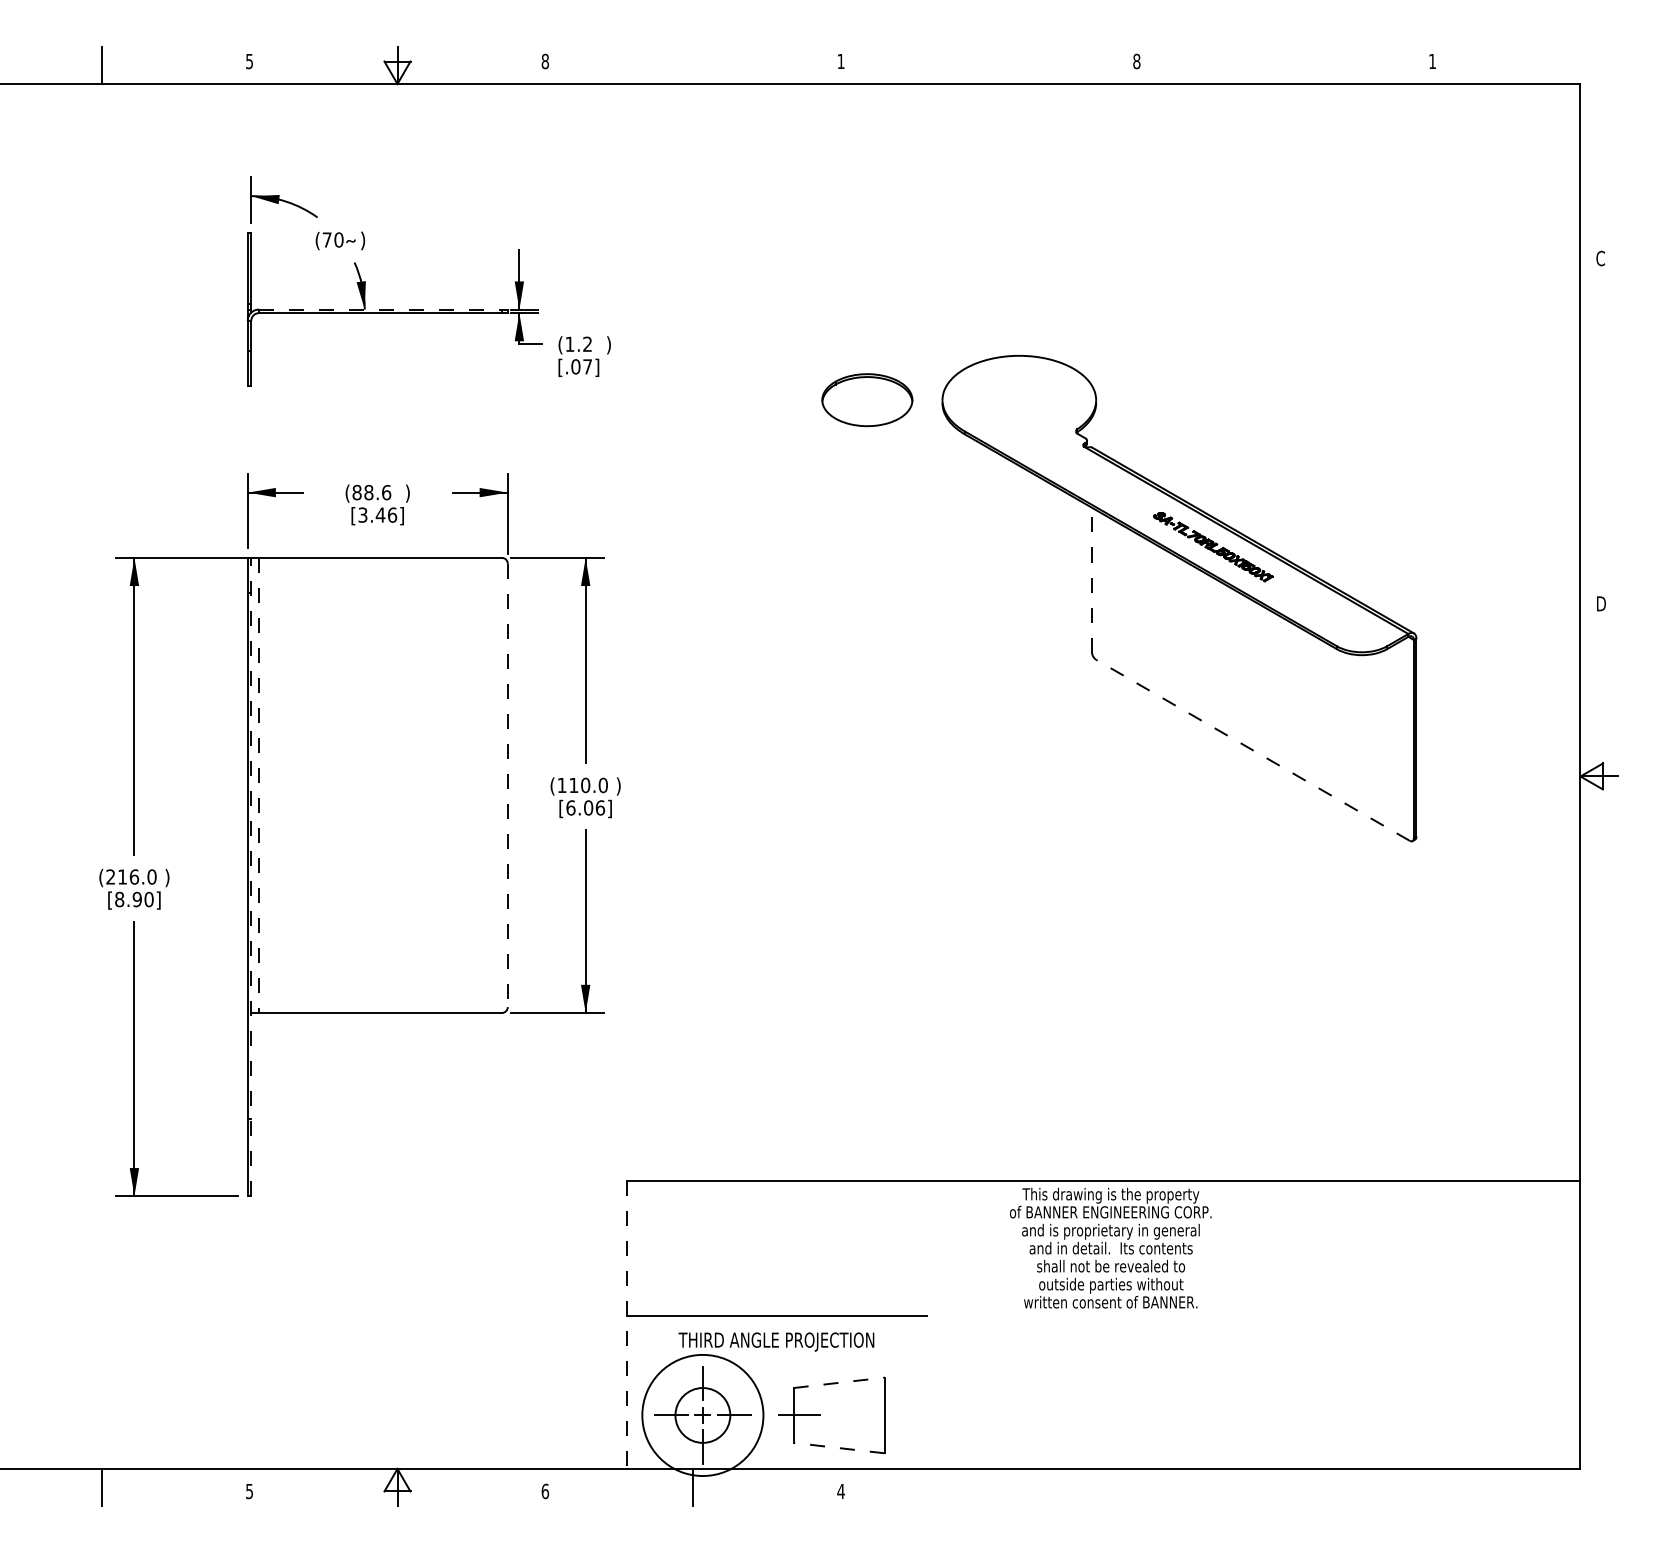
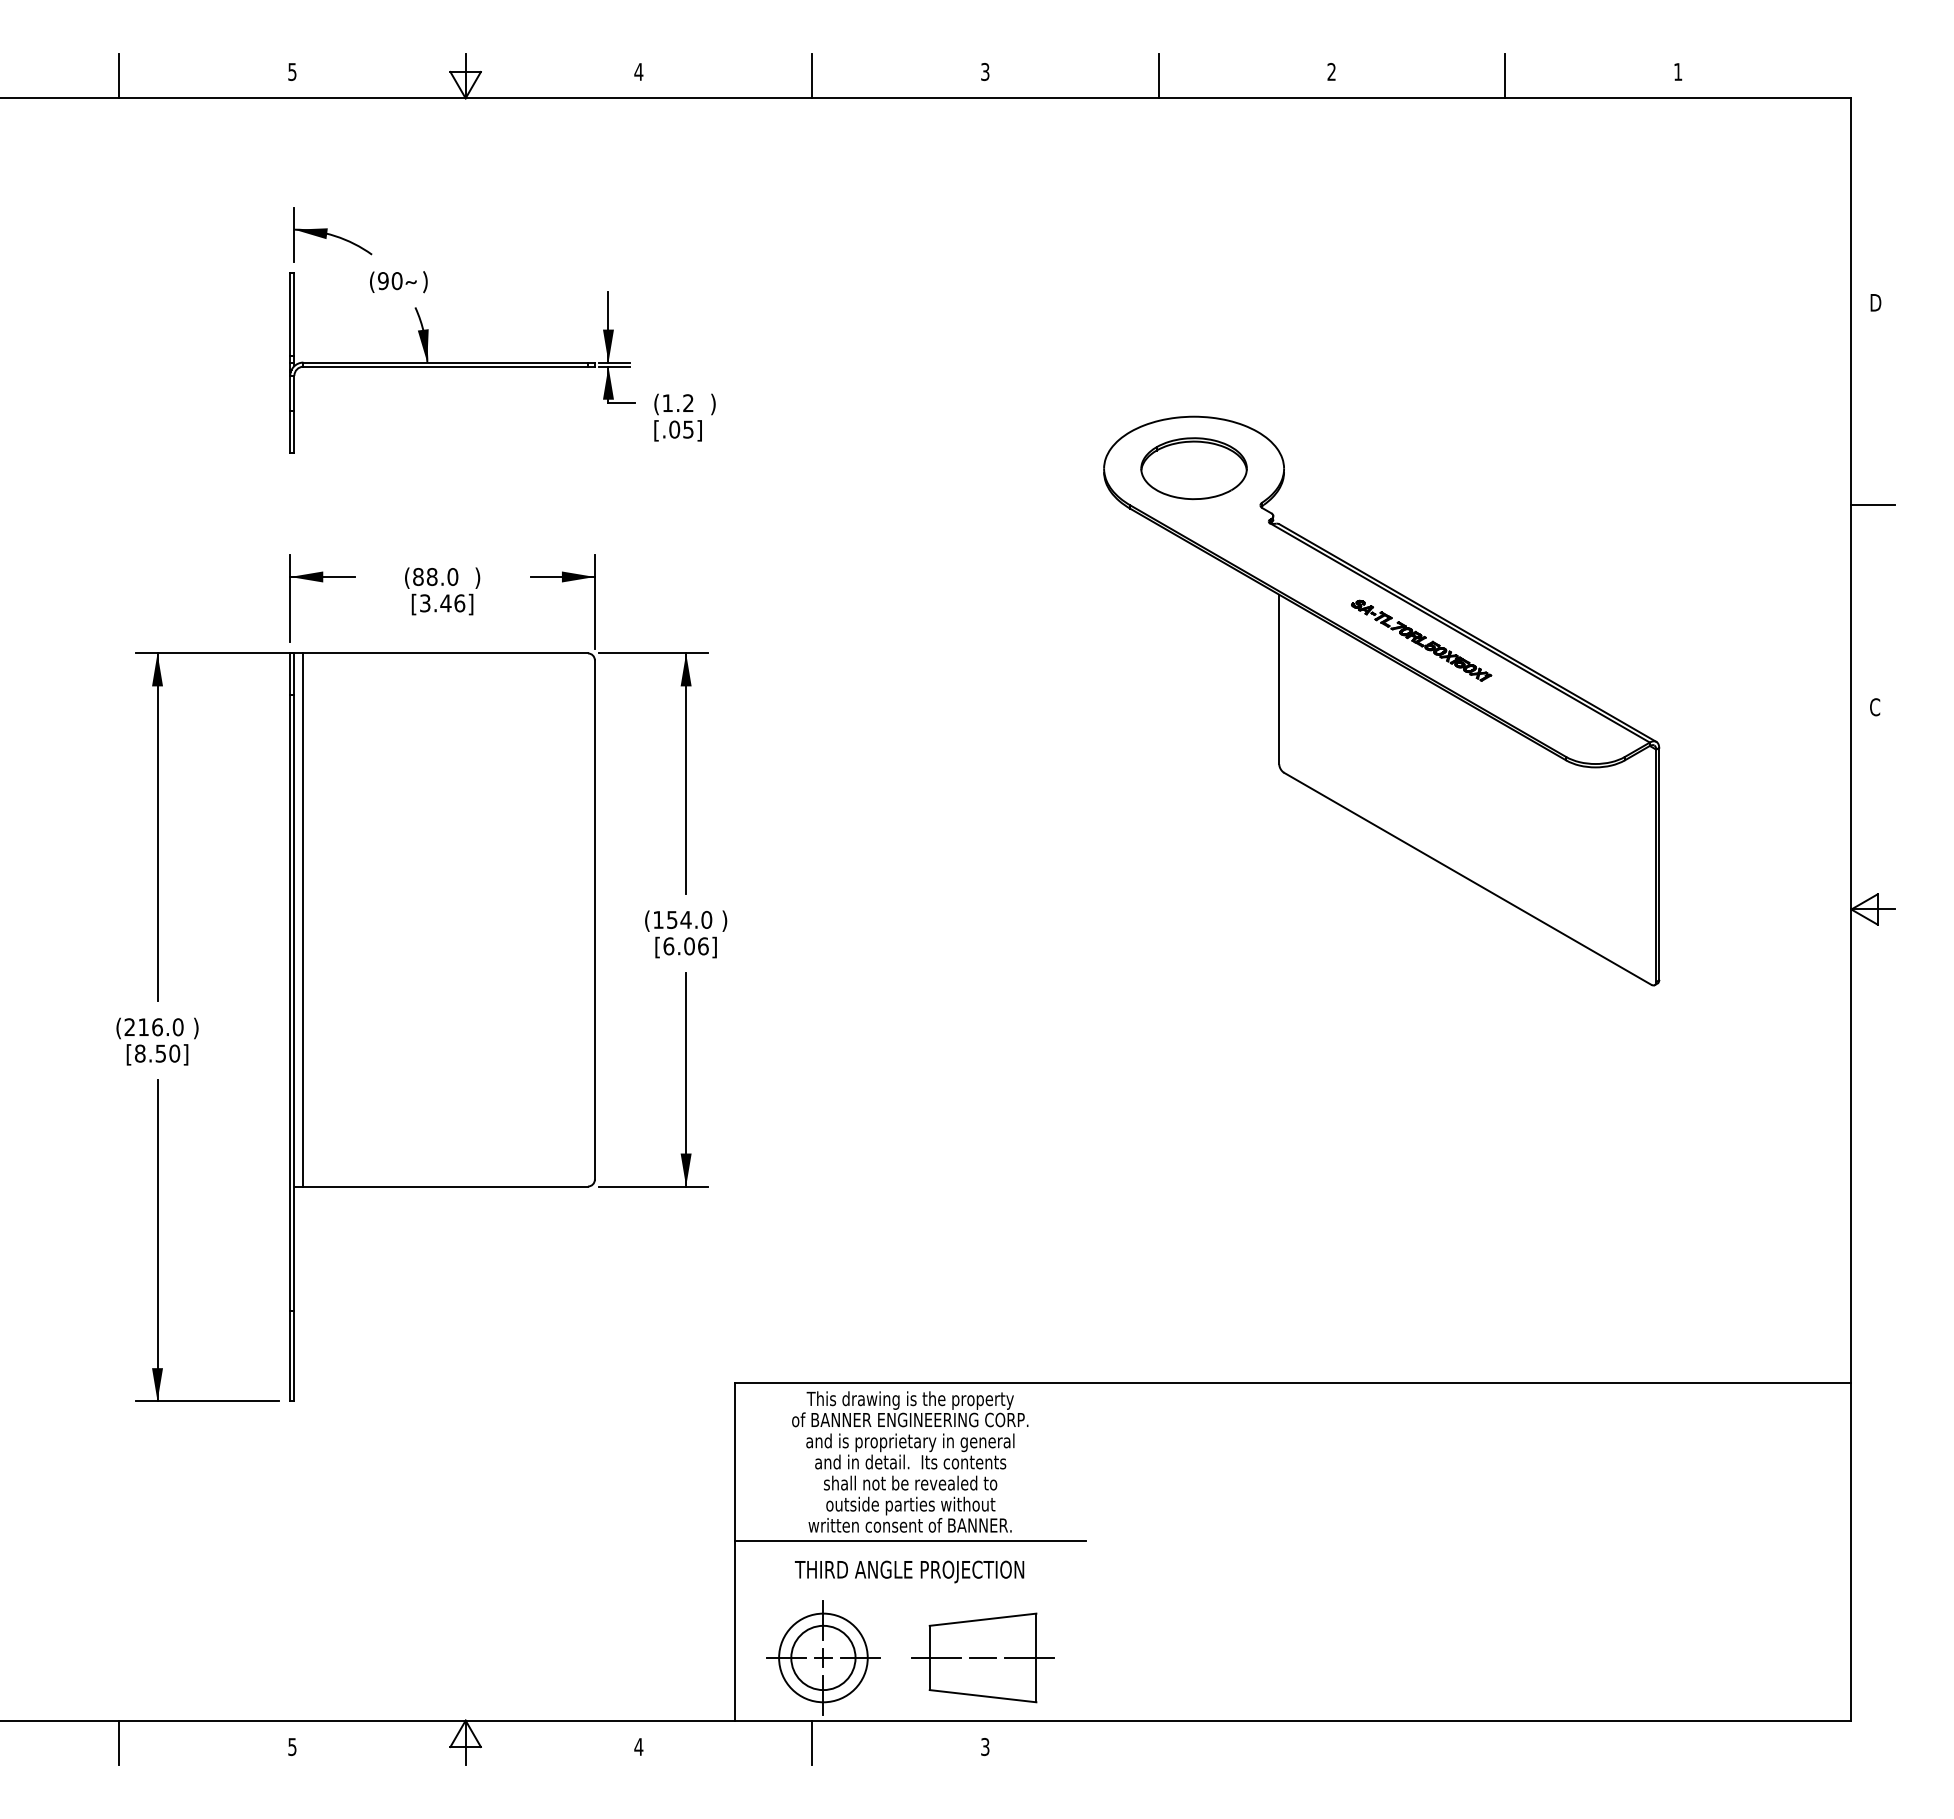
text: (545, 61) -> (638, 71), 8 -> 4
text: (841, 61) -> (985, 72), 1 -> 3
text: (1136, 61) -> (1331, 71), 8 -> 2
line: (693, 65) -> (812, 76), added
line: (988, 65) -> (1158, 76), added
line: (1284, 65) -> (1504, 76), added
text: (327, 240) -> (383, 281), (70 -> (90
text: (1601, 258) -> (1875, 302), C -> D
line: (383, 309) -> (449, 362), dashed -> solid
text: (587, 366) -> (688, 429), [.07] -> [.05]
part: (866, 400) -> (1193, 468), moved
line: (1599, 431) -> (1873, 505), added
text: (386, 492) -> (452, 576), (88.6 -> (88.0
line: (1092, 580) -> (1279, 679), dashed -> solid
text: (1601, 604) -> (1875, 707), D -> C
line: (1252, 750) -> (1467, 878), dashed -> solid
line: (259, 785) -> (303, 919), dashed -> solid
line: (507, 785) -> (594, 919), dashed -> solid
text: (580, 785) -> (679, 919), (110.0 -> (154.0
line: (251, 877) -> (294, 1027), dashed -> solid
text: (136, 899) -> (160, 1053), [8.90] -> [8.50]
text: (1111, 1247) -> (910, 1461), moved
line: (626, 1324) -> (734, 1551), dashed -> solid
line: (839, 1382) -> (983, 1619), dashed -> solid
circle: (702, 1415) -> (823, 1657), size x0.62
line: (838, 1415) -> (982, 1657), added
line: (878, 1415) -> (1029, 1657), added
line: (839, 1448) -> (983, 1696), dashed -> solid
text: (545, 1491) -> (638, 1746), 6 -> 4
text: (840, 1491) -> (984, 1747), 4 -> 3

